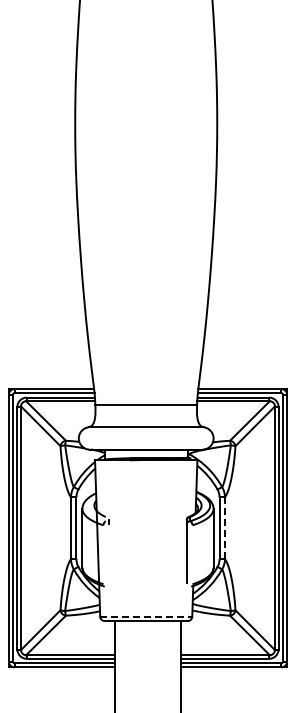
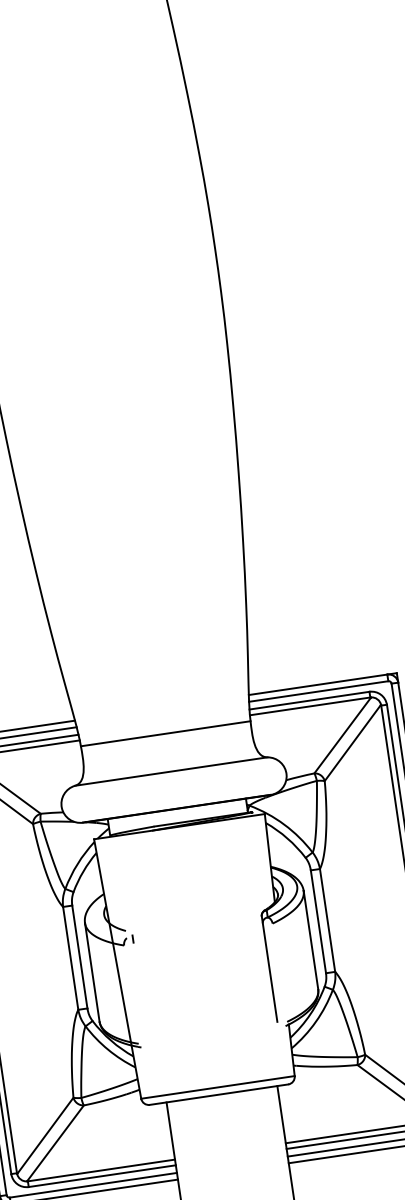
line: (225, 528) -> (328, 920), dashed -> solid
line: (146, 616) -> (218, 1087), dashed -> solid

